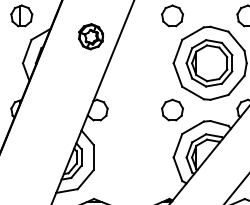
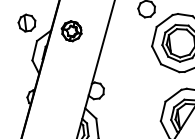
part: (90, 36) -> (71, 31), moved
part: (172, 109) -> (155, 83), removed

